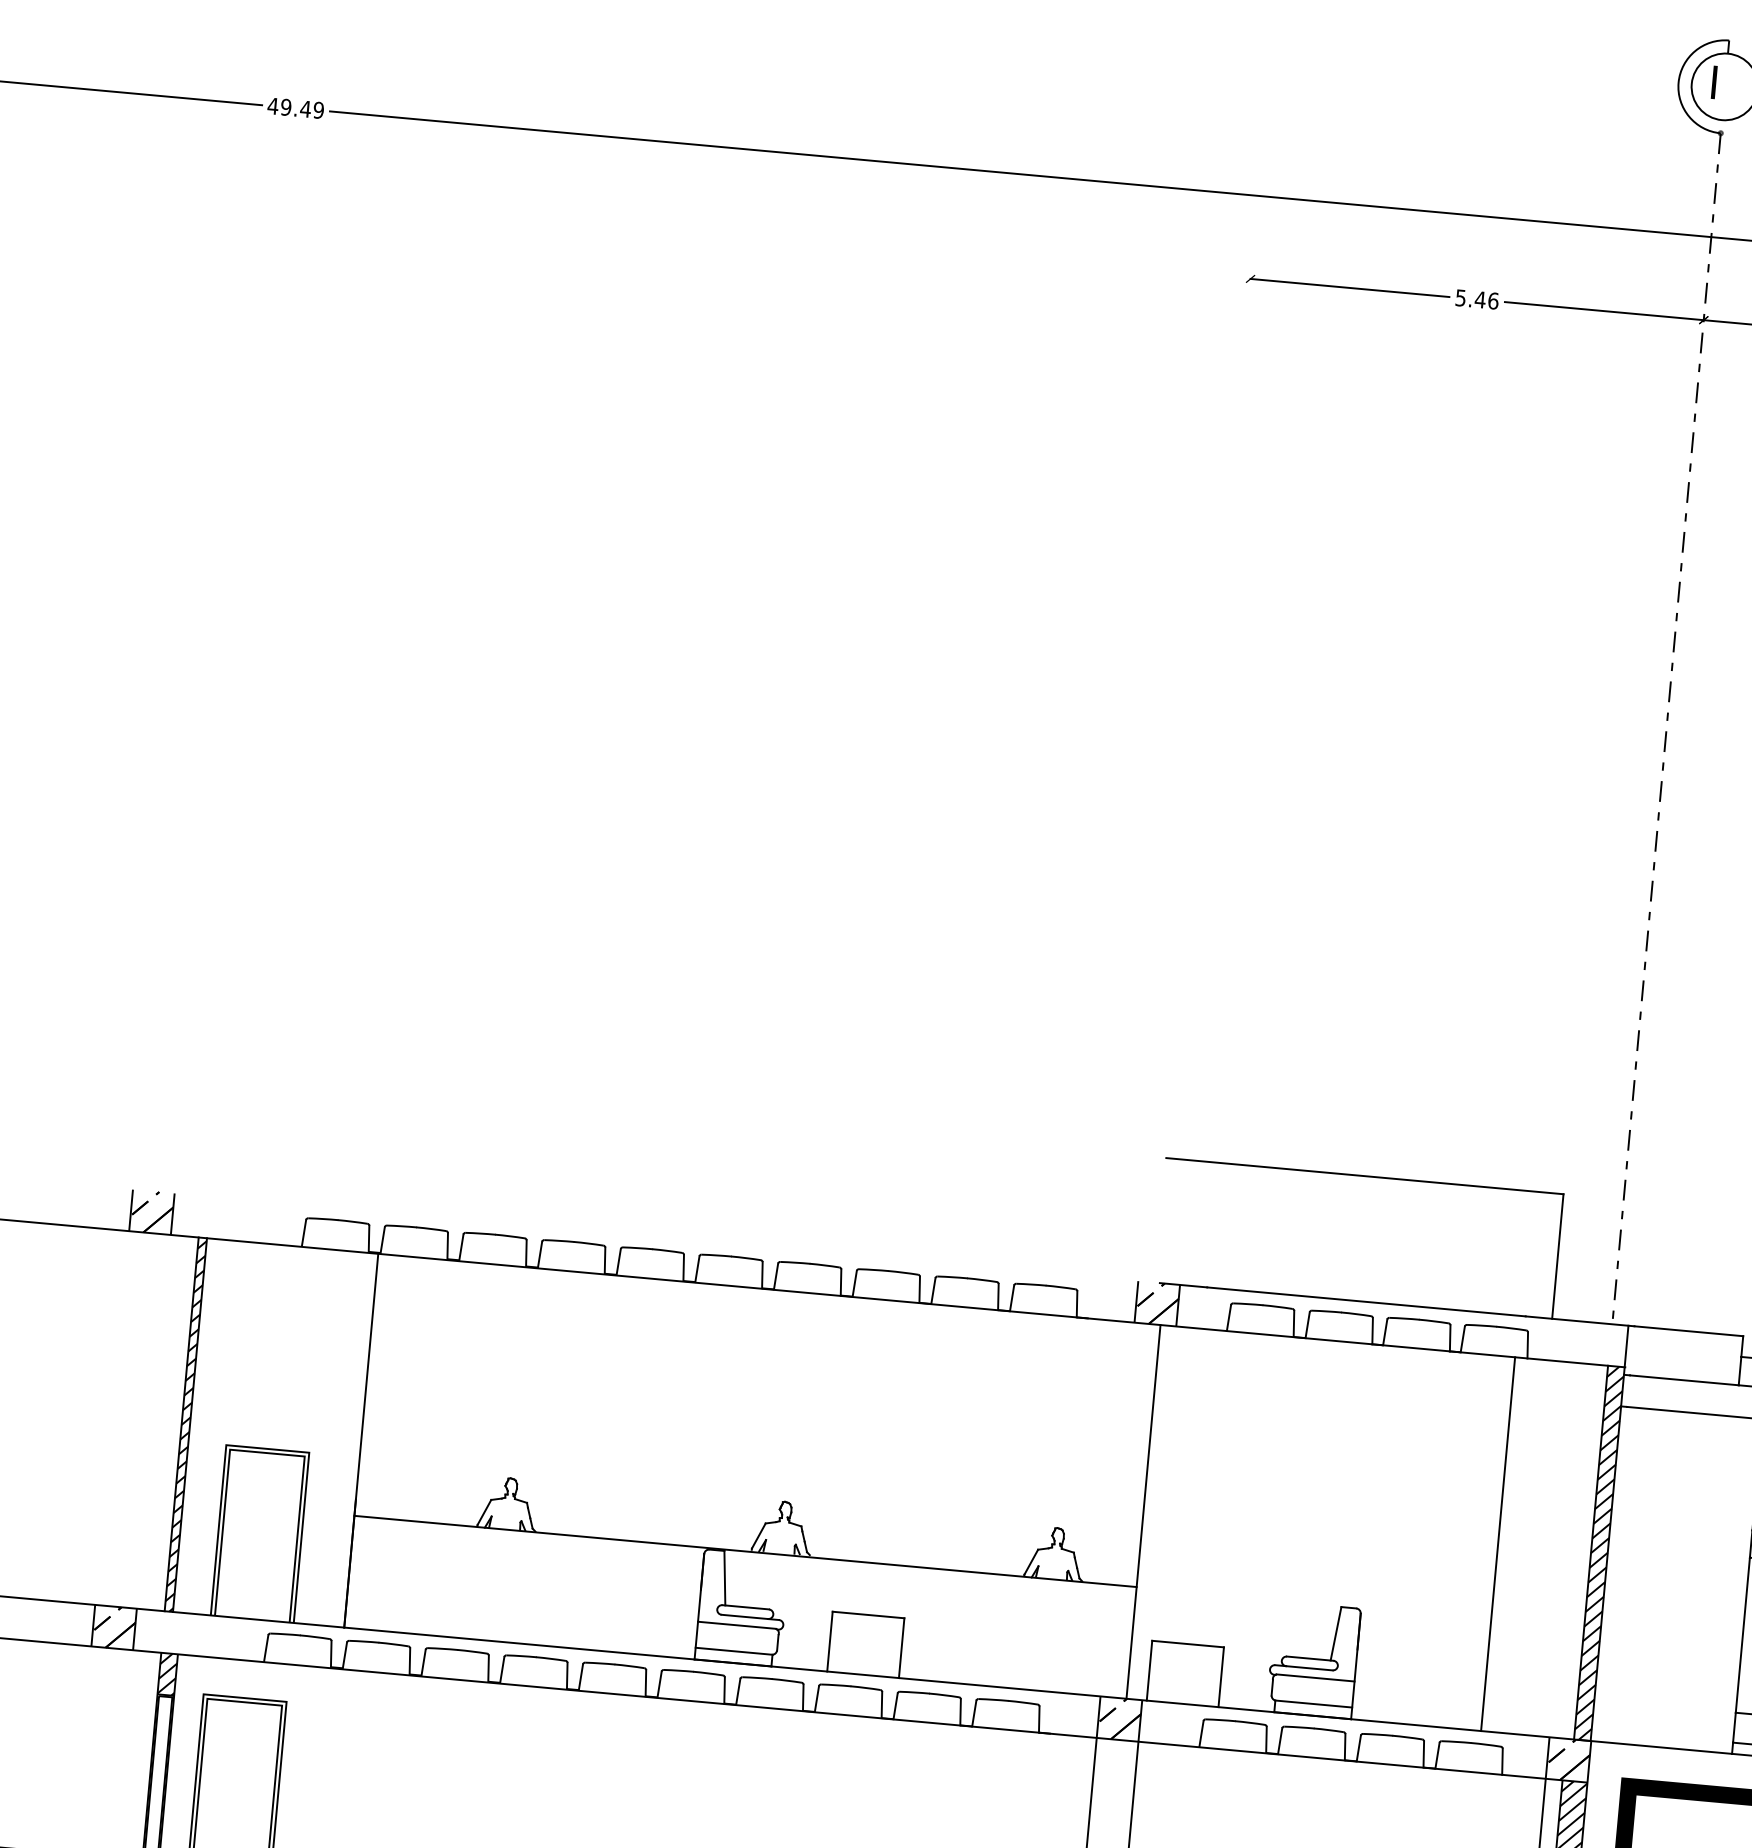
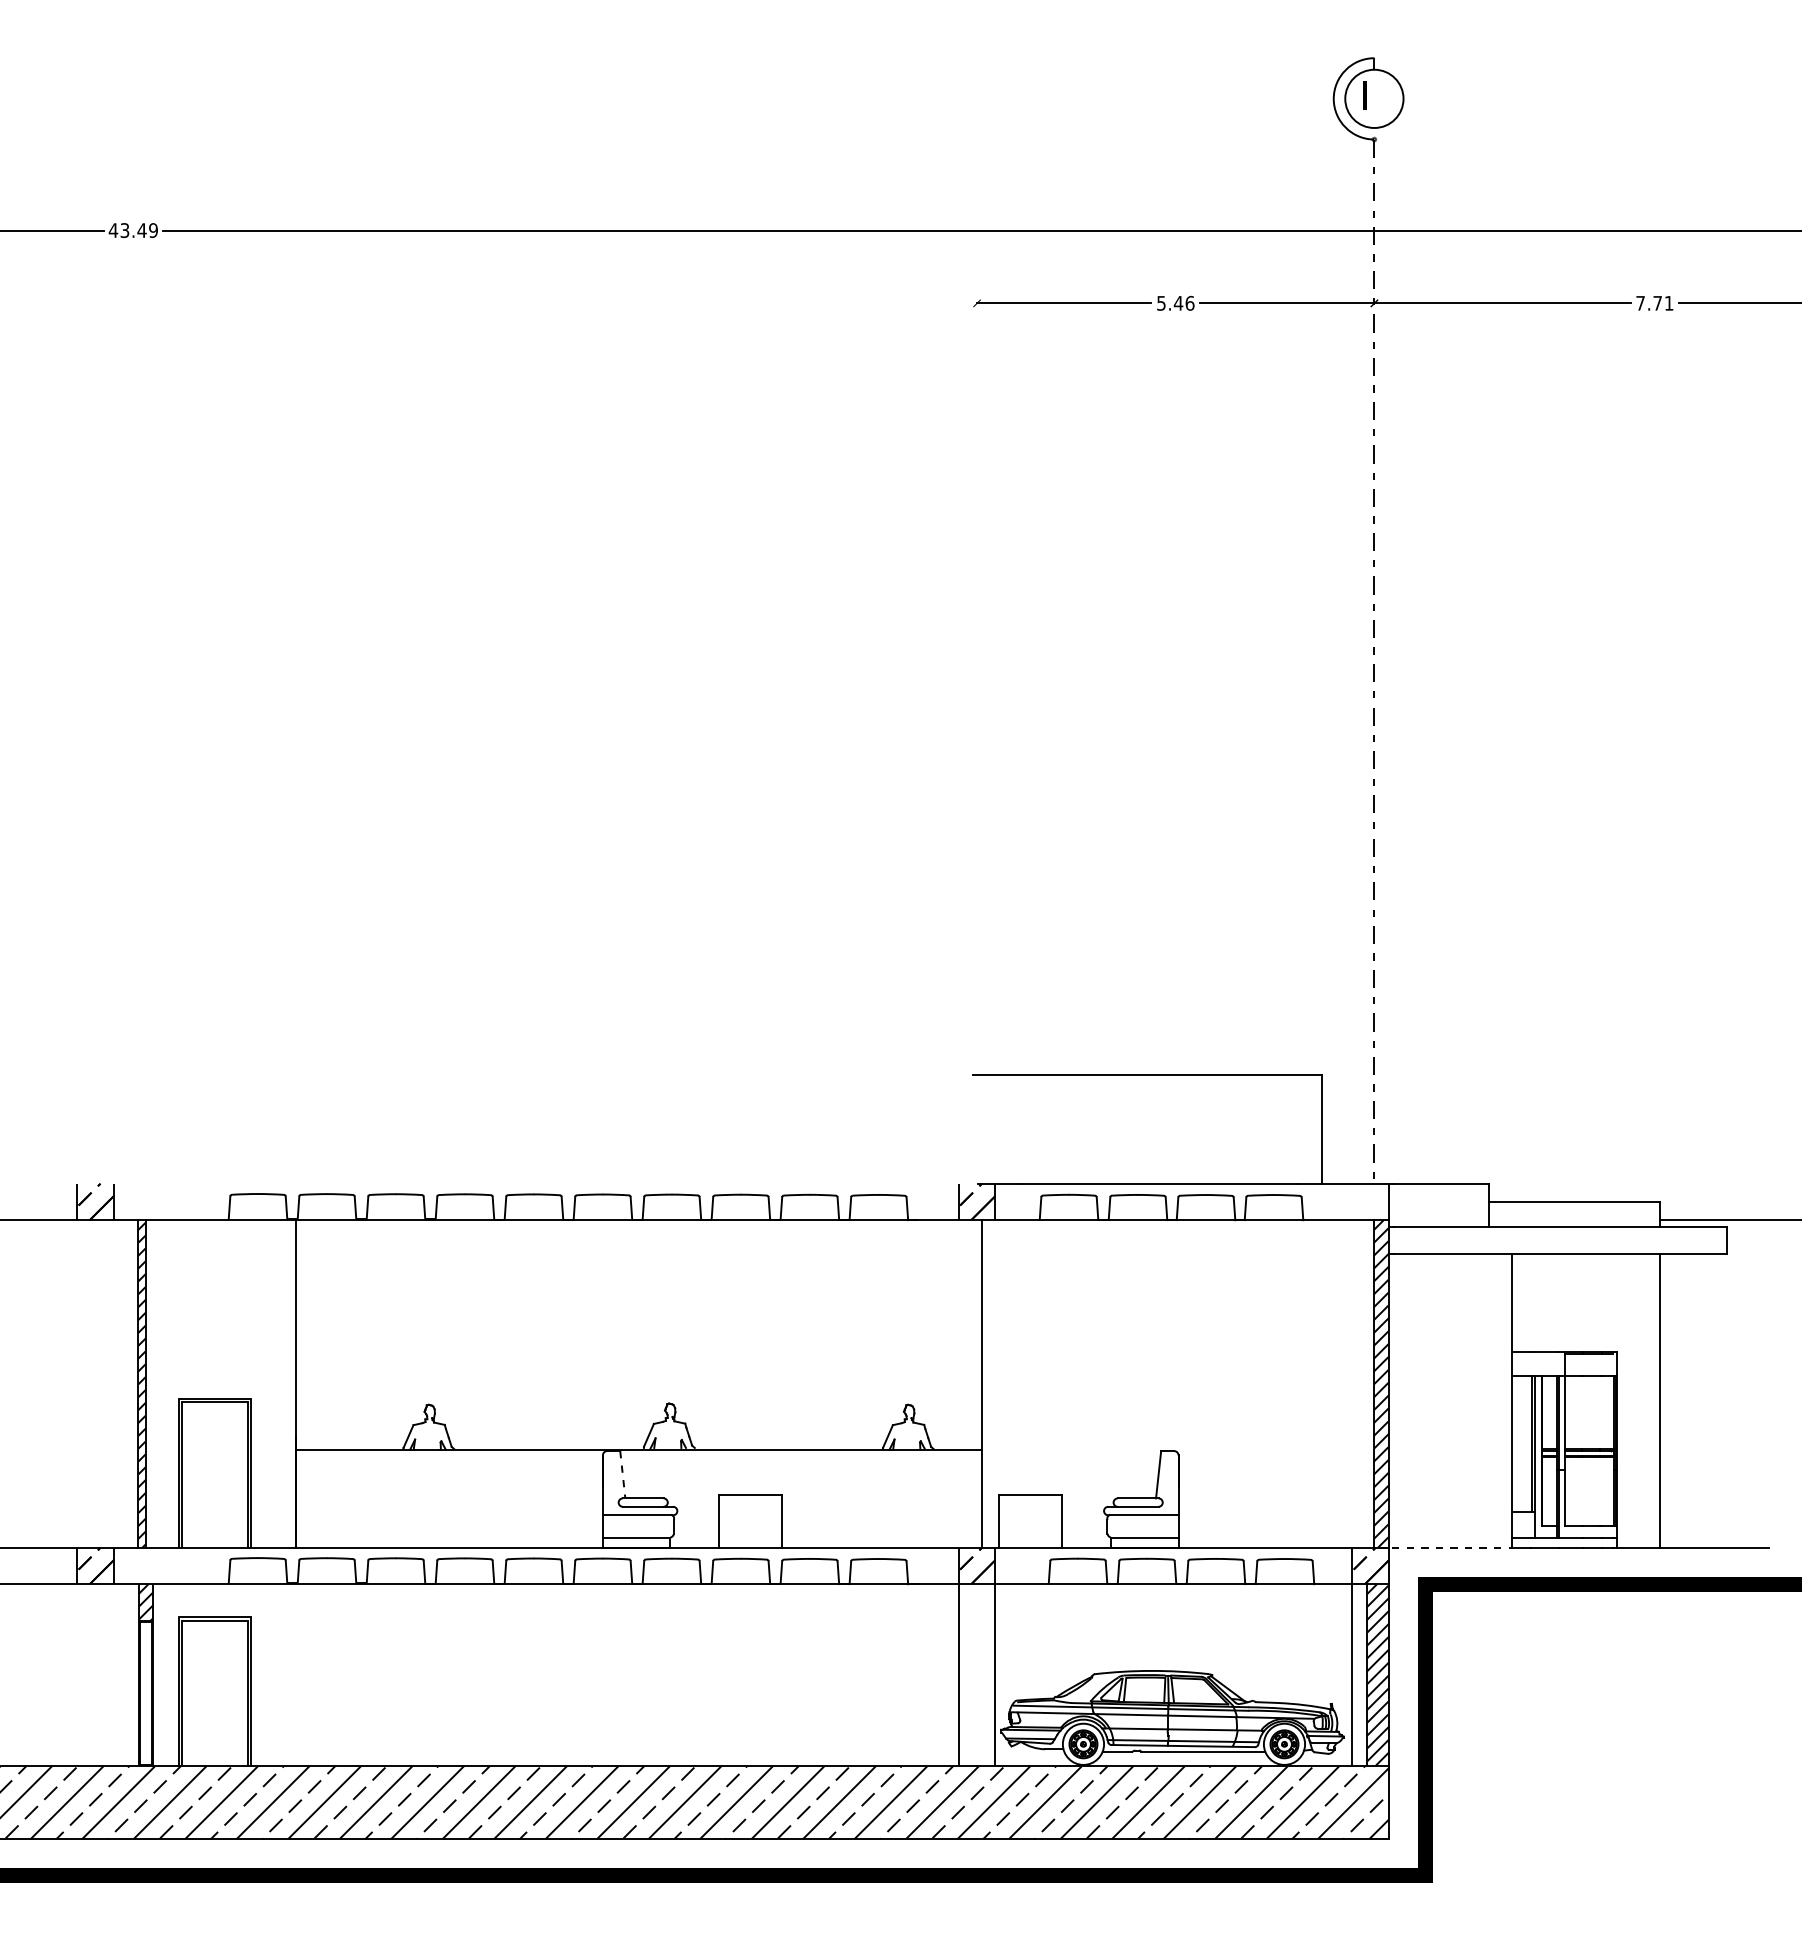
text: (285, 107) -> (124, 230), 49.49 -> 43.49
line: (1498, 1543) -> (1292, 1383), removed
line: (724, 1577) -> (622, 1474), solid -> dashed
line: (1655, 1746) -> (1445, 1547), solid -> dashed

